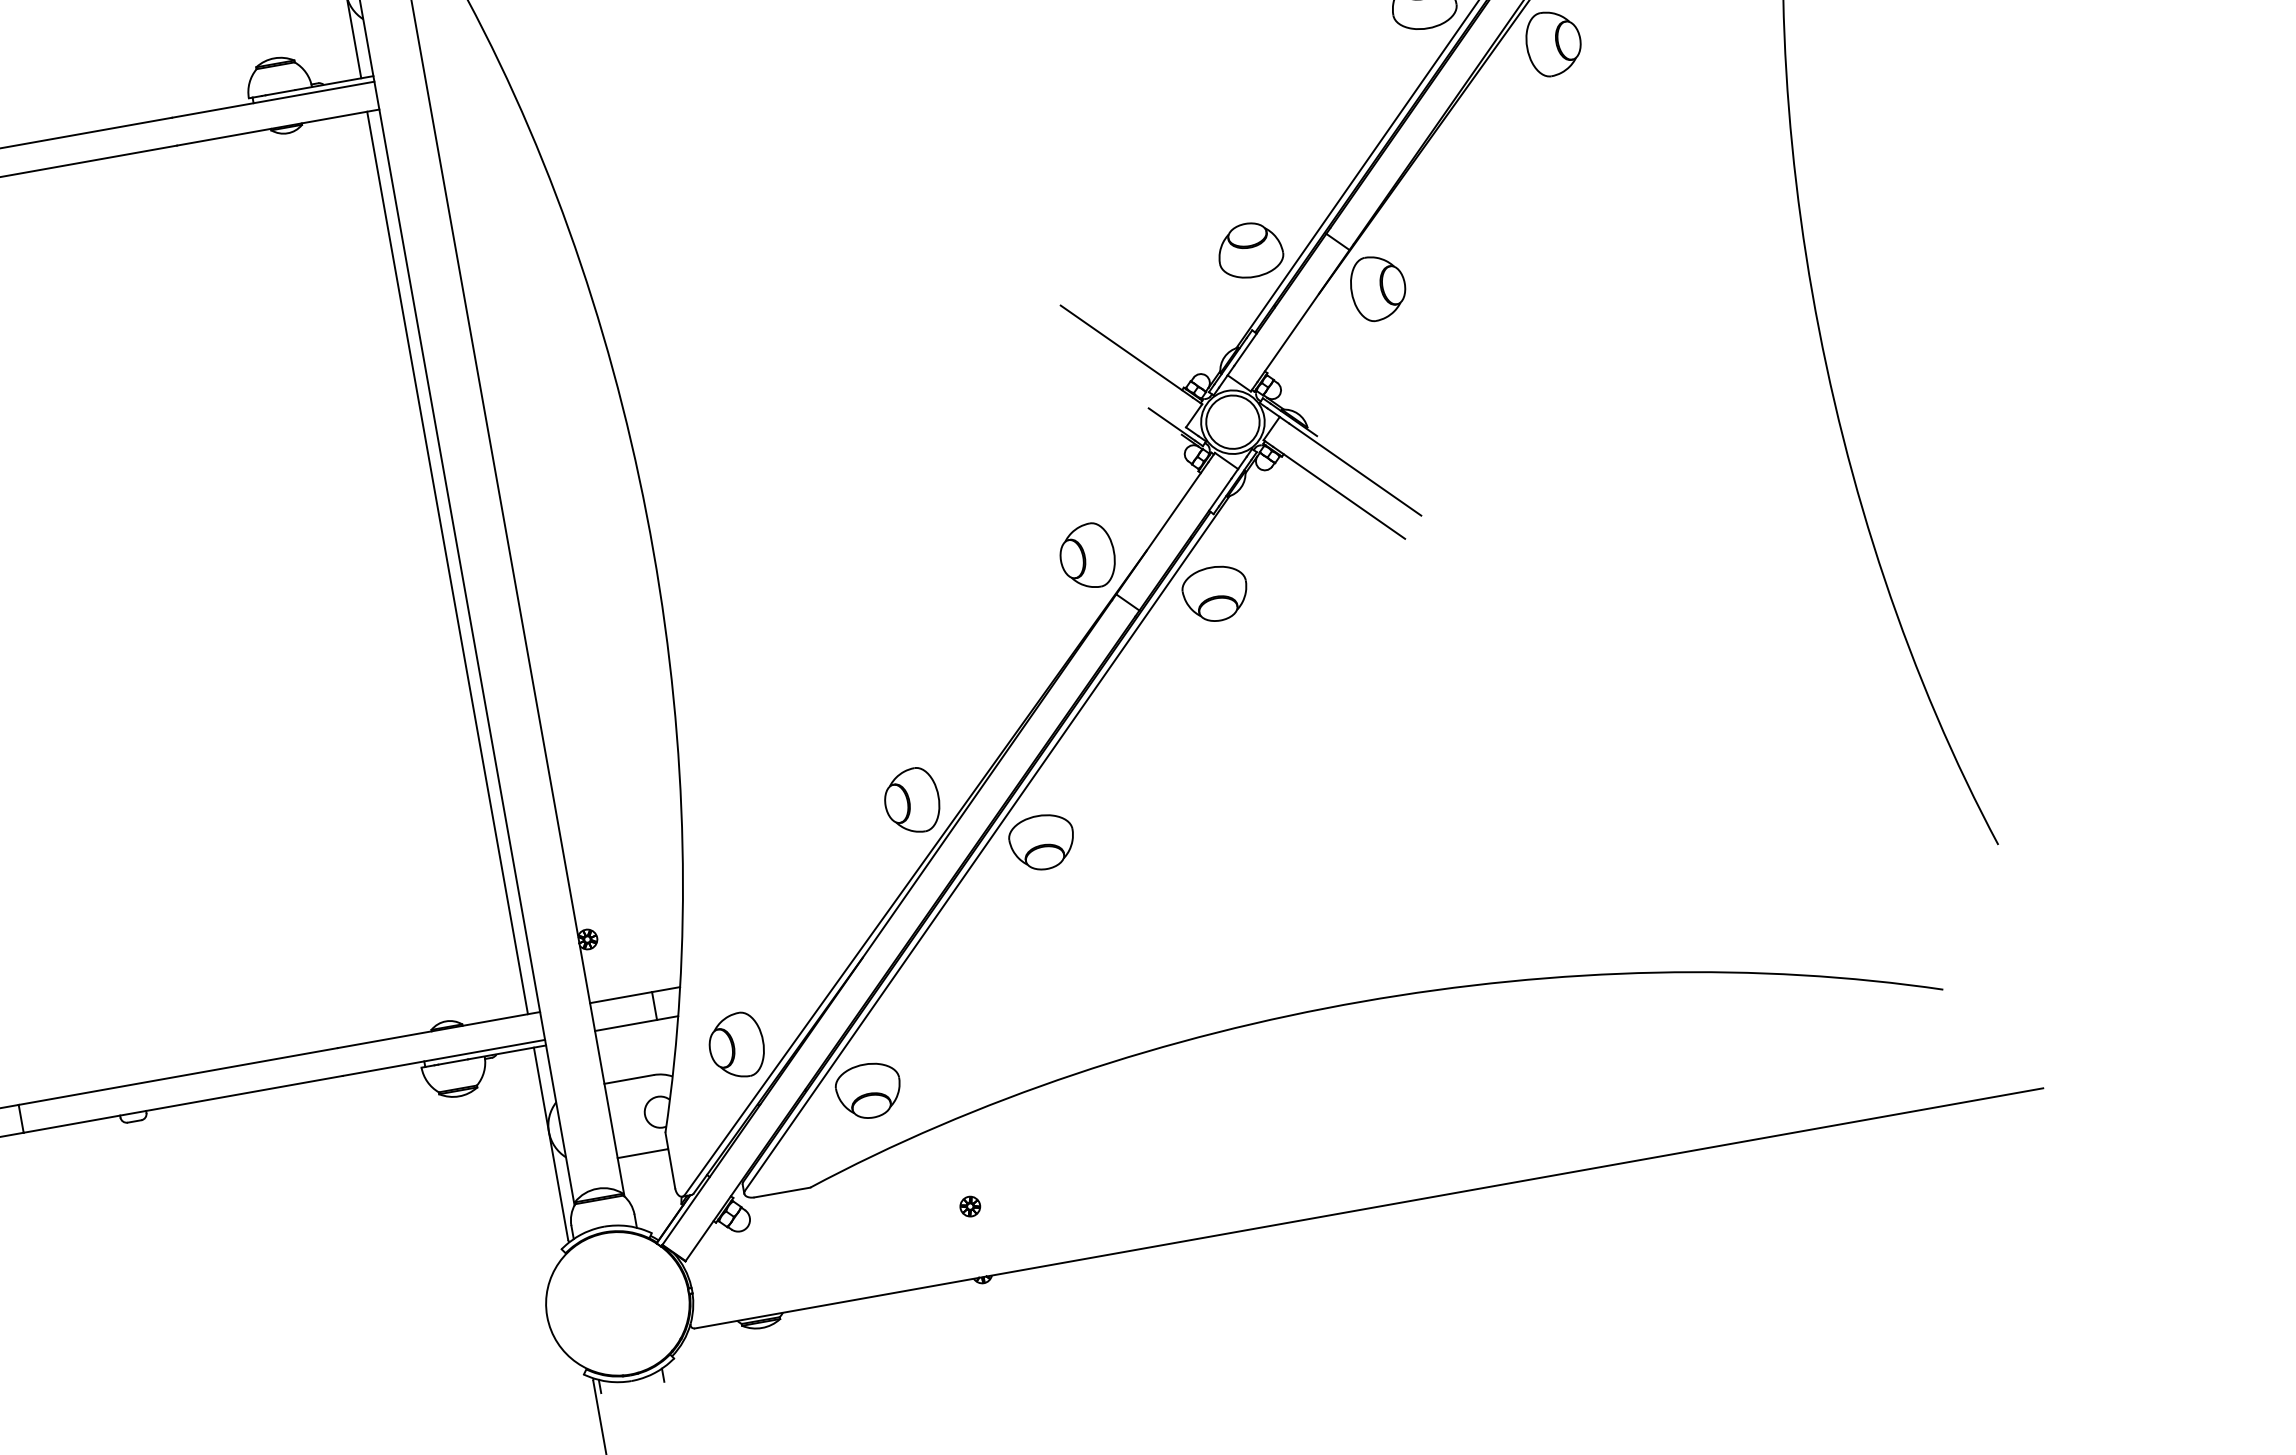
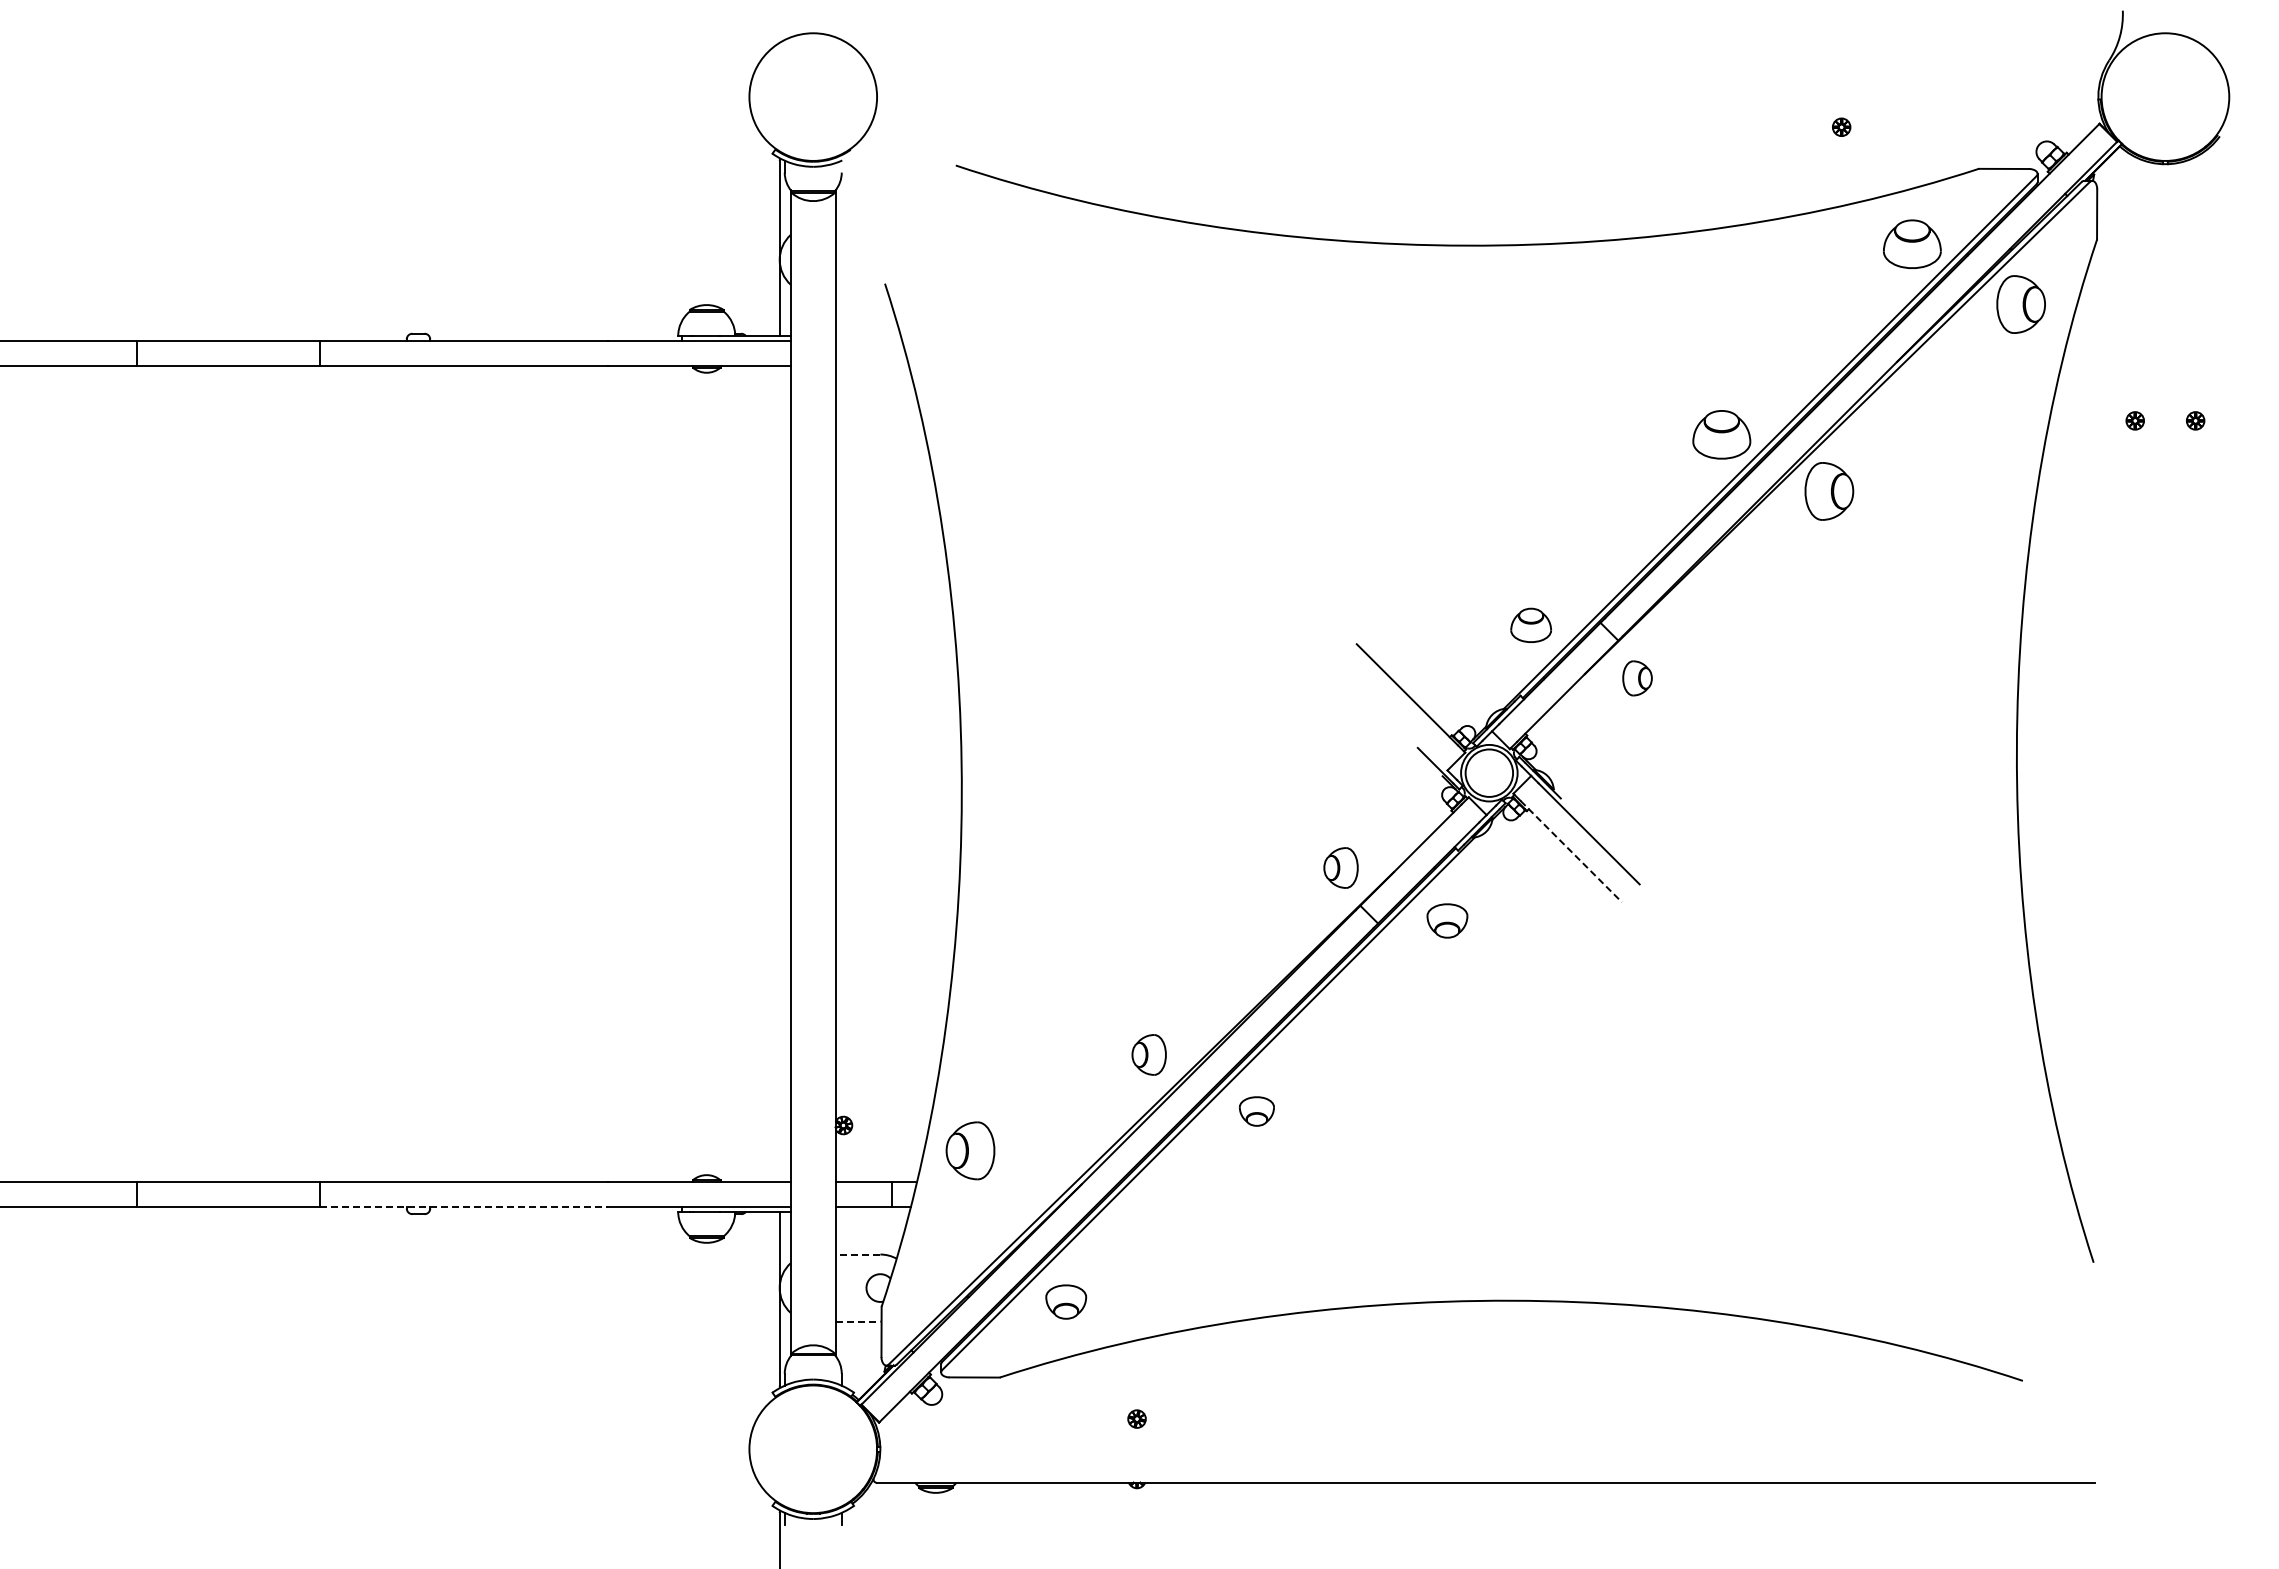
part: (1249, 250) -> (1530, 625), size x0.7
part: (1378, 288) -> (1637, 678), size x0.6
line: (1339, 492) -> (1571, 851), solid -> dashed
part: (1086, 555) -> (1340, 867), size x0.7
line: (447, 562) -> (779, 773), removed
part: (1215, 593) -> (1447, 920), size x0.7
part: (911, 800) -> (1148, 1054), size x0.7
part: (1041, 842) -> (1256, 1111), size x0.6
part: (736, 1045) -> (970, 1150), moved
line: (628, 1079) -> (857, 1254), solid -> dashed
part: (867, 1090) -> (1065, 1301), size x0.7
line: (183, 1103) -> (464, 1206), solid -> dashed
line: (642, 1153) -> (858, 1321), solid -> dashed

